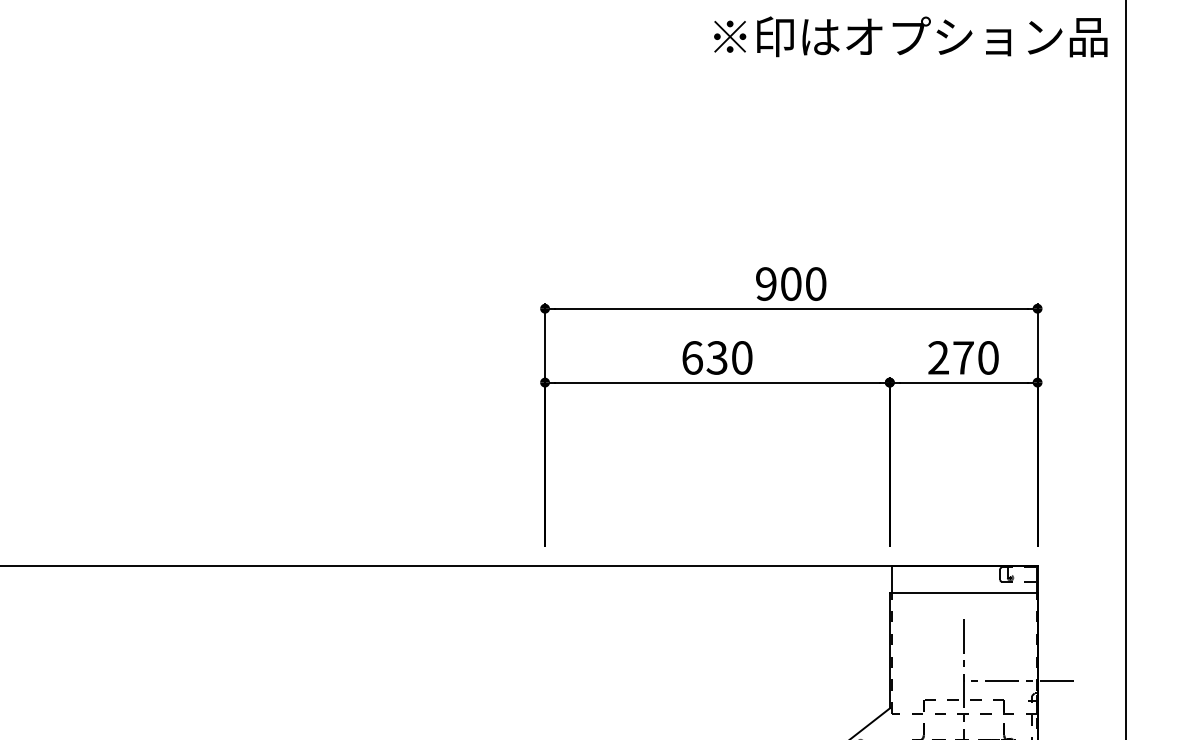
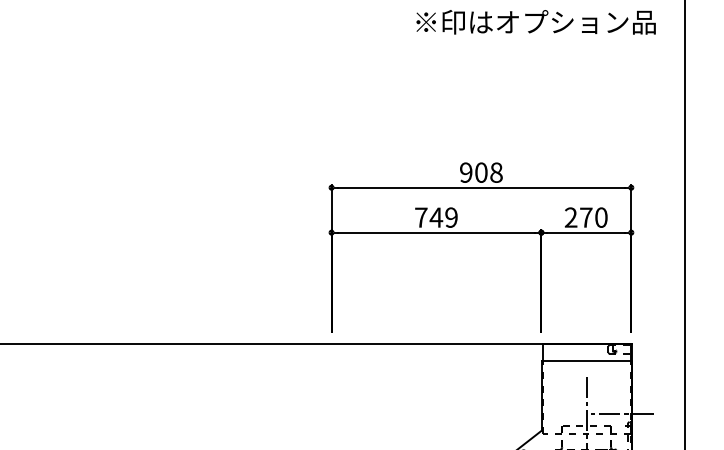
text: (909, 37) -> (535, 22), moved
text: (816, 283) -> (496, 172), 900 -> 908
text: (717, 357) -> (436, 217), 630 -> 749

